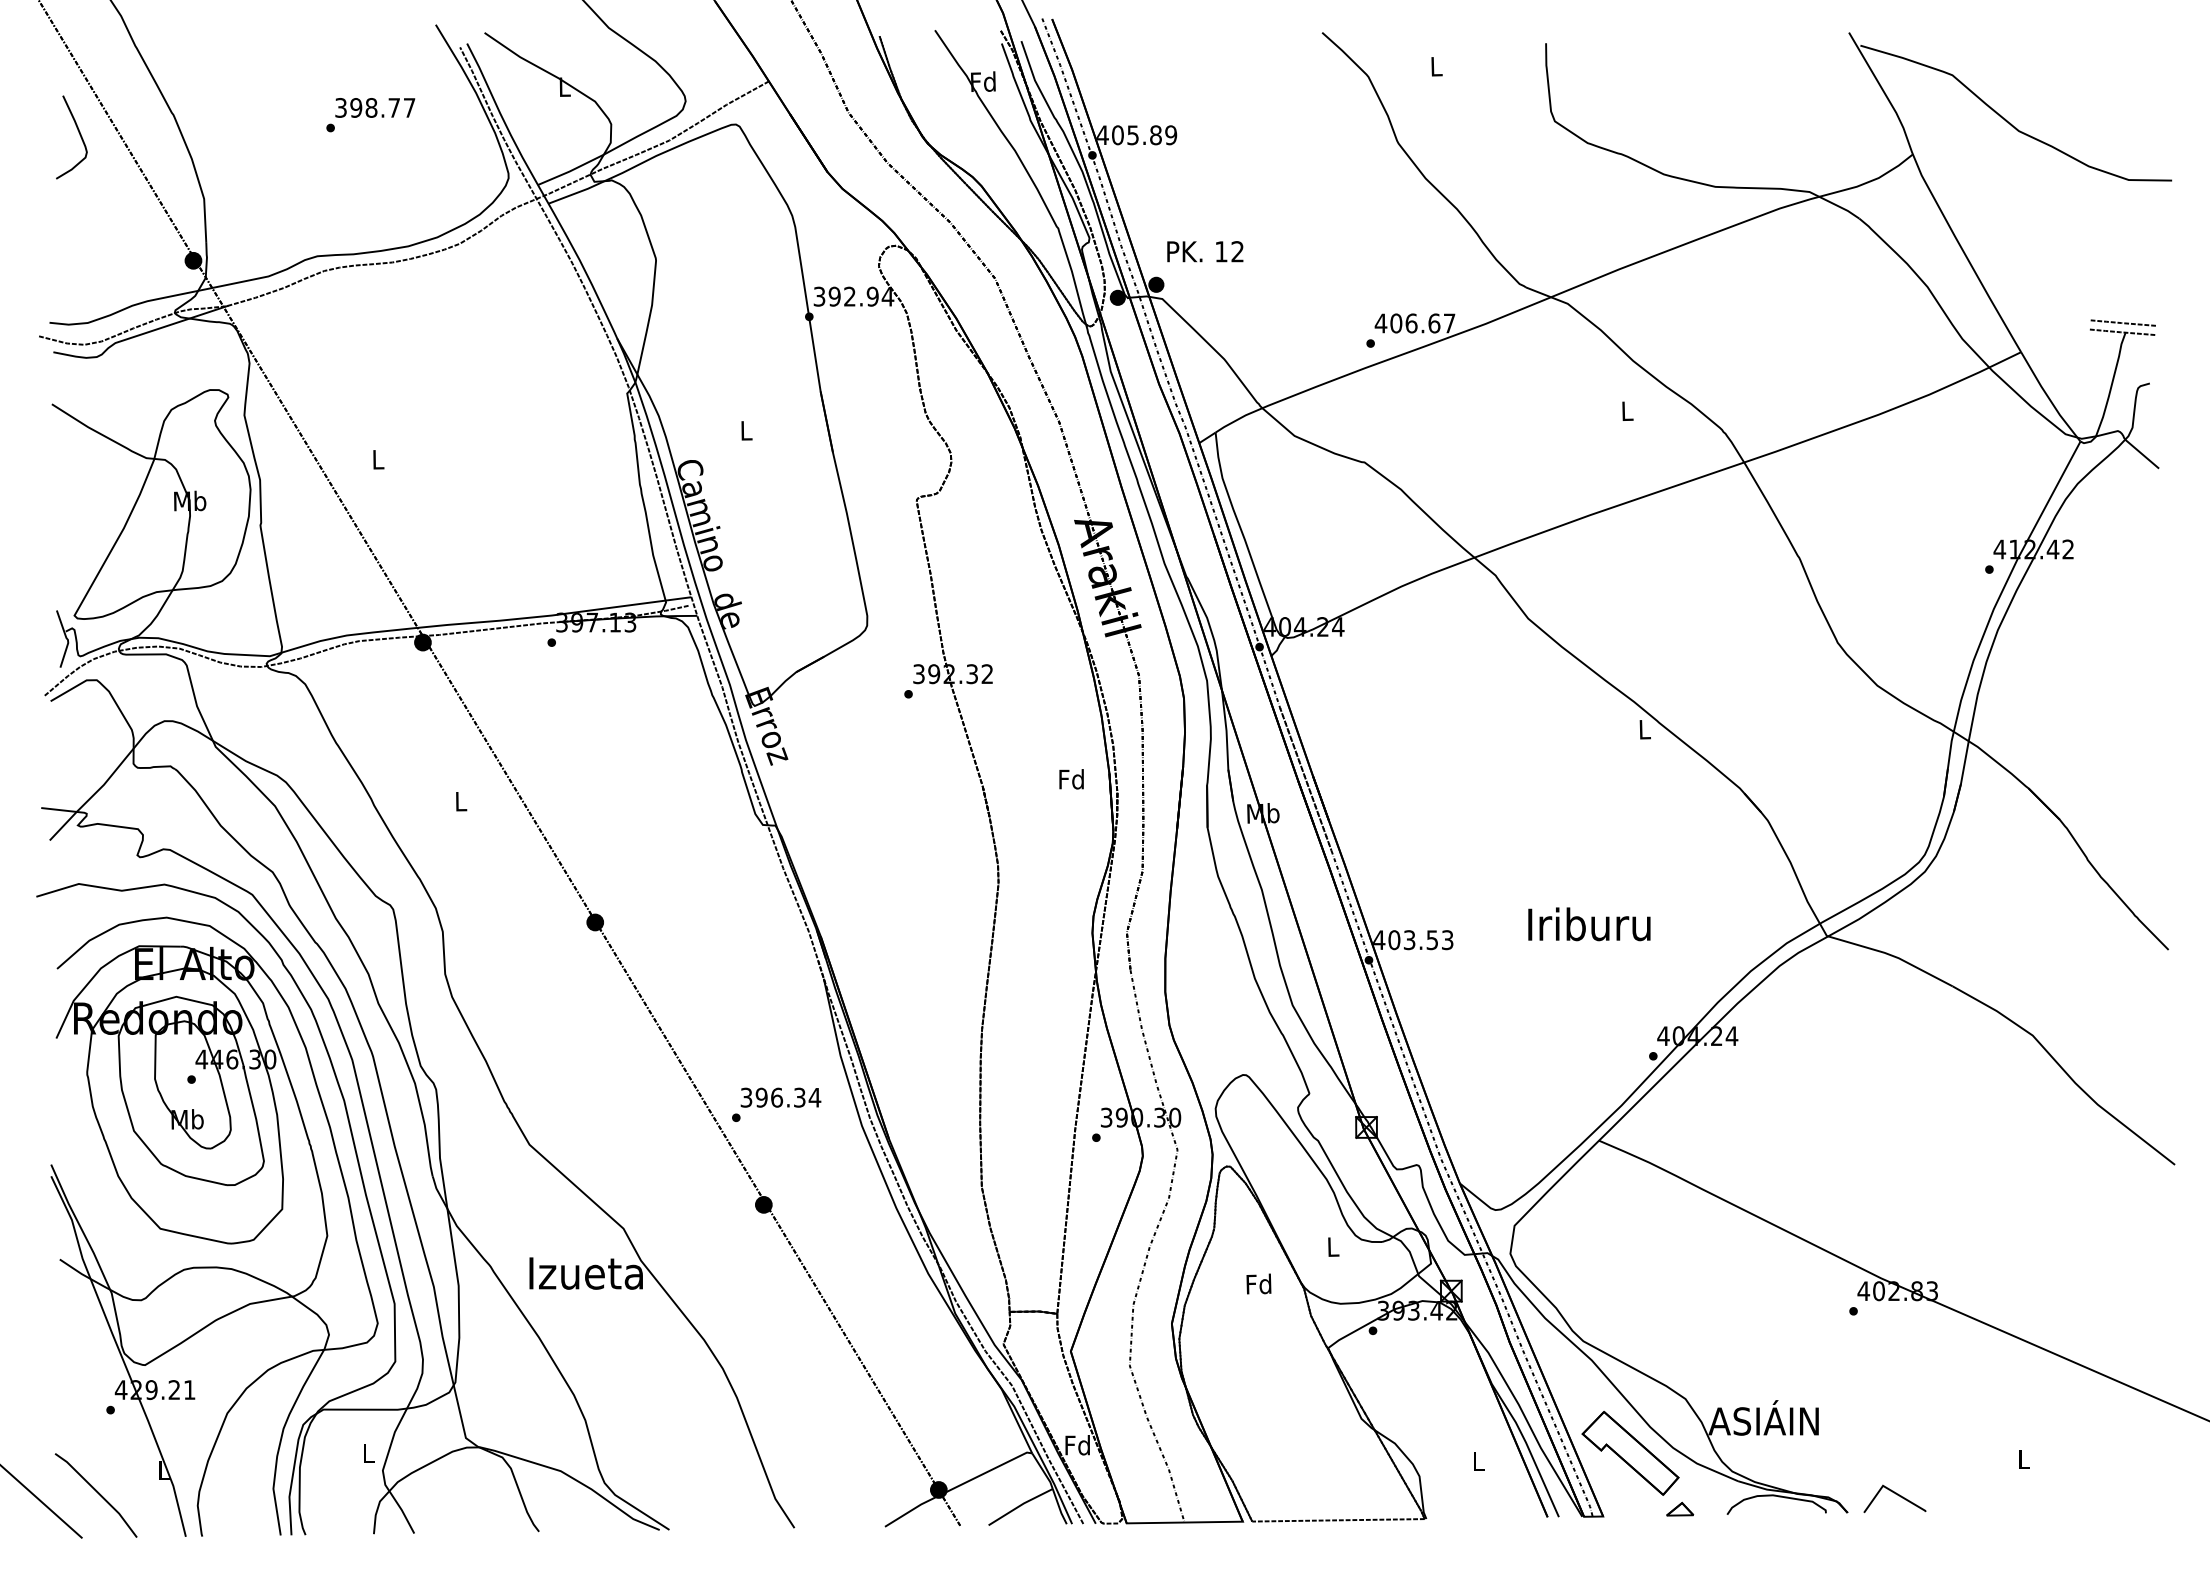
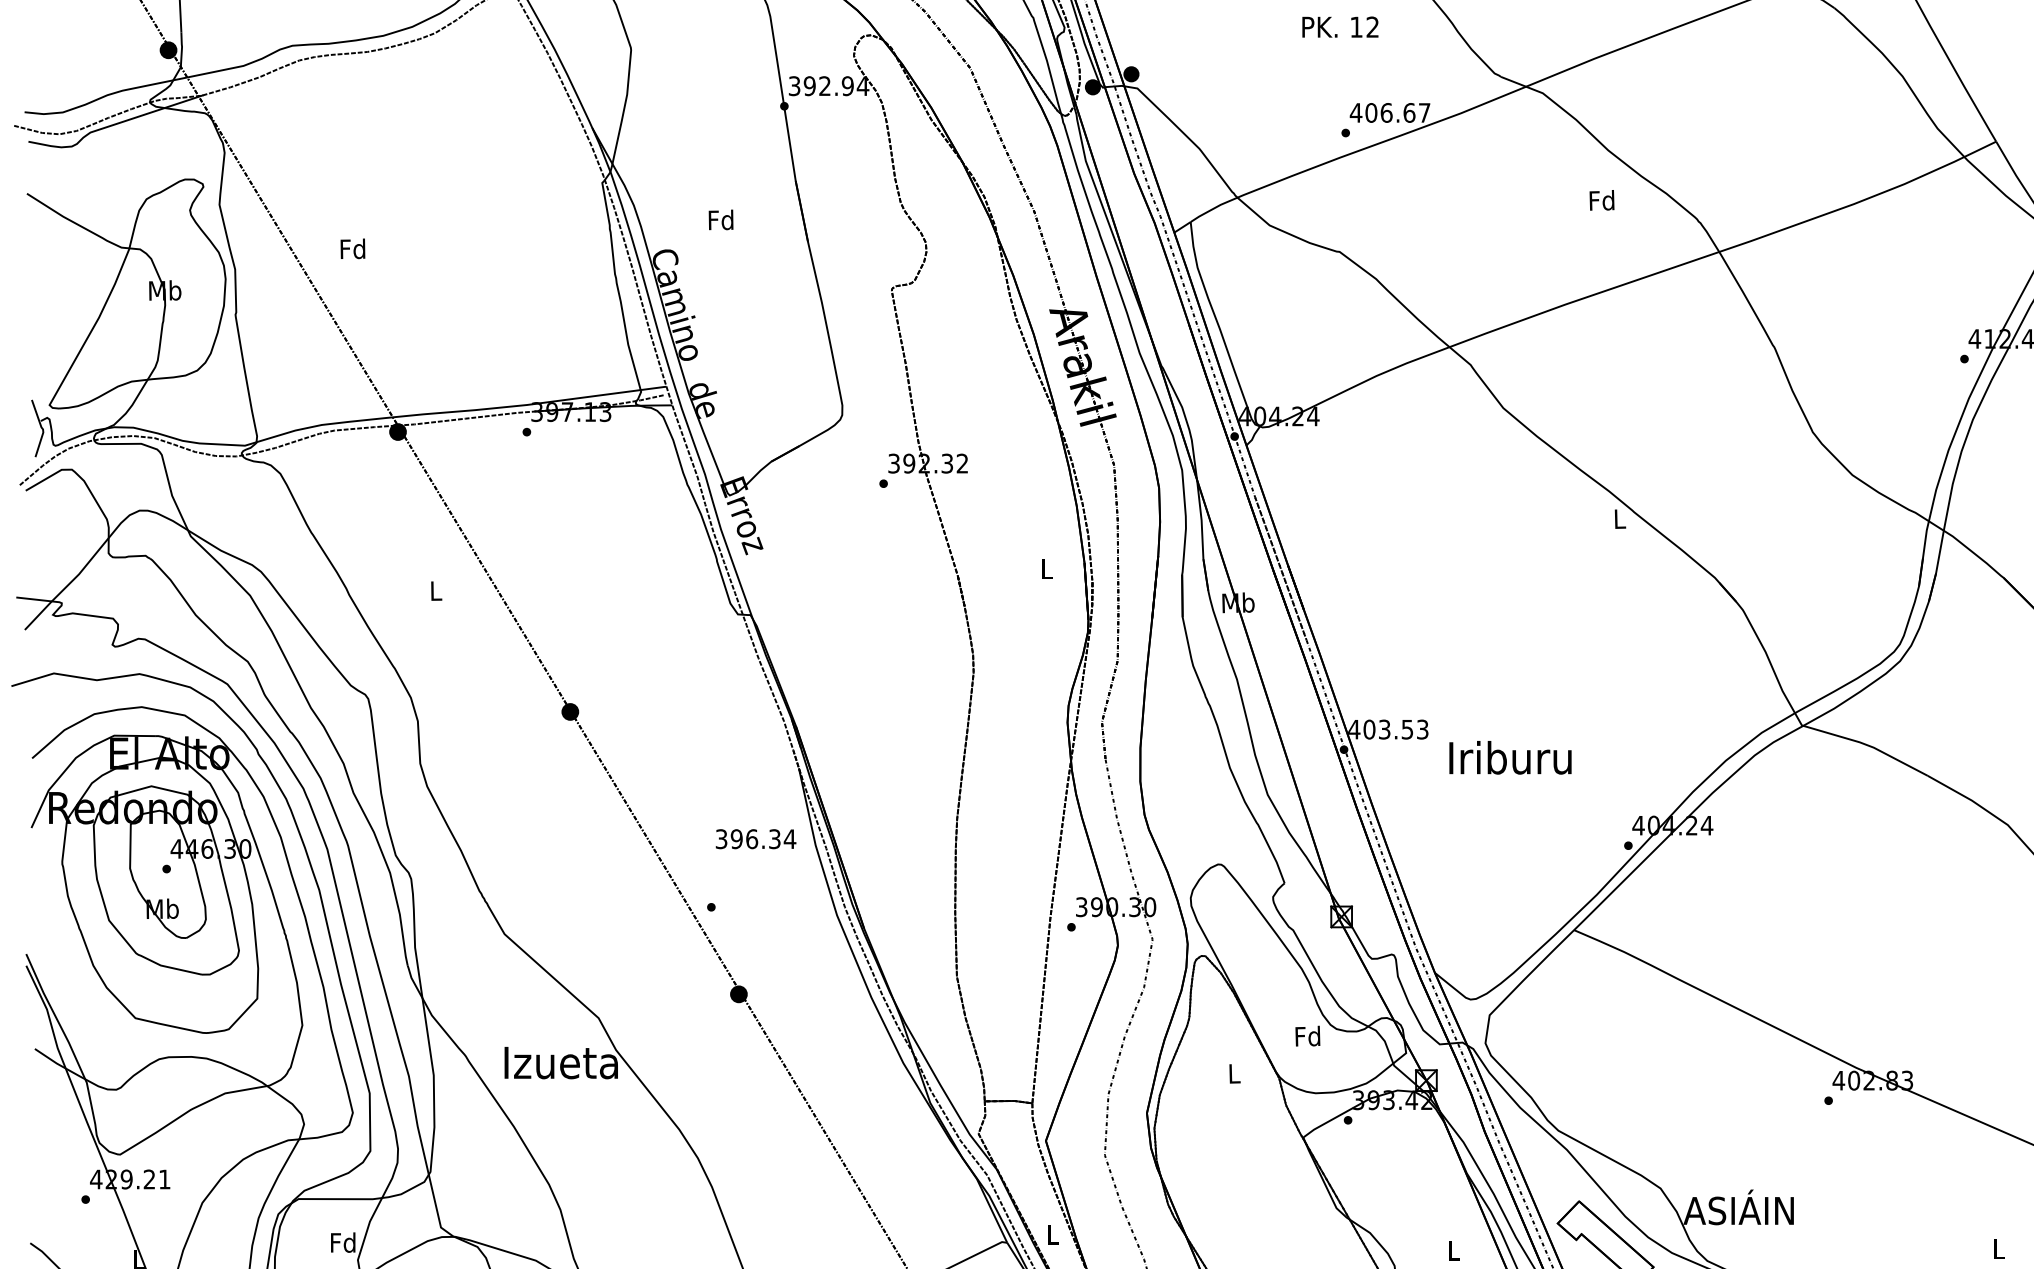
text: (1205, 251) -> (1340, 26), moved
text: (1626, 410) -> (1601, 199), L -> Fd
text: (745, 430) -> (720, 219), L -> Fd
text: (377, 459) -> (352, 248), L -> Fd
text: (1071, 779) -> (1046, 568), Fd -> L
text: (1589, 924) -> (1510, 757), moved
text: (780, 1097) -> (755, 838), moved
text: (1332, 1246) -> (1307, 1035), L -> Fd
text: (1258, 1283) -> (1233, 1072), Fd -> L
text: (1077, 1445) -> (1052, 1234), Fd -> L
text: (368, 1453) -> (343, 1242), L -> Fd

